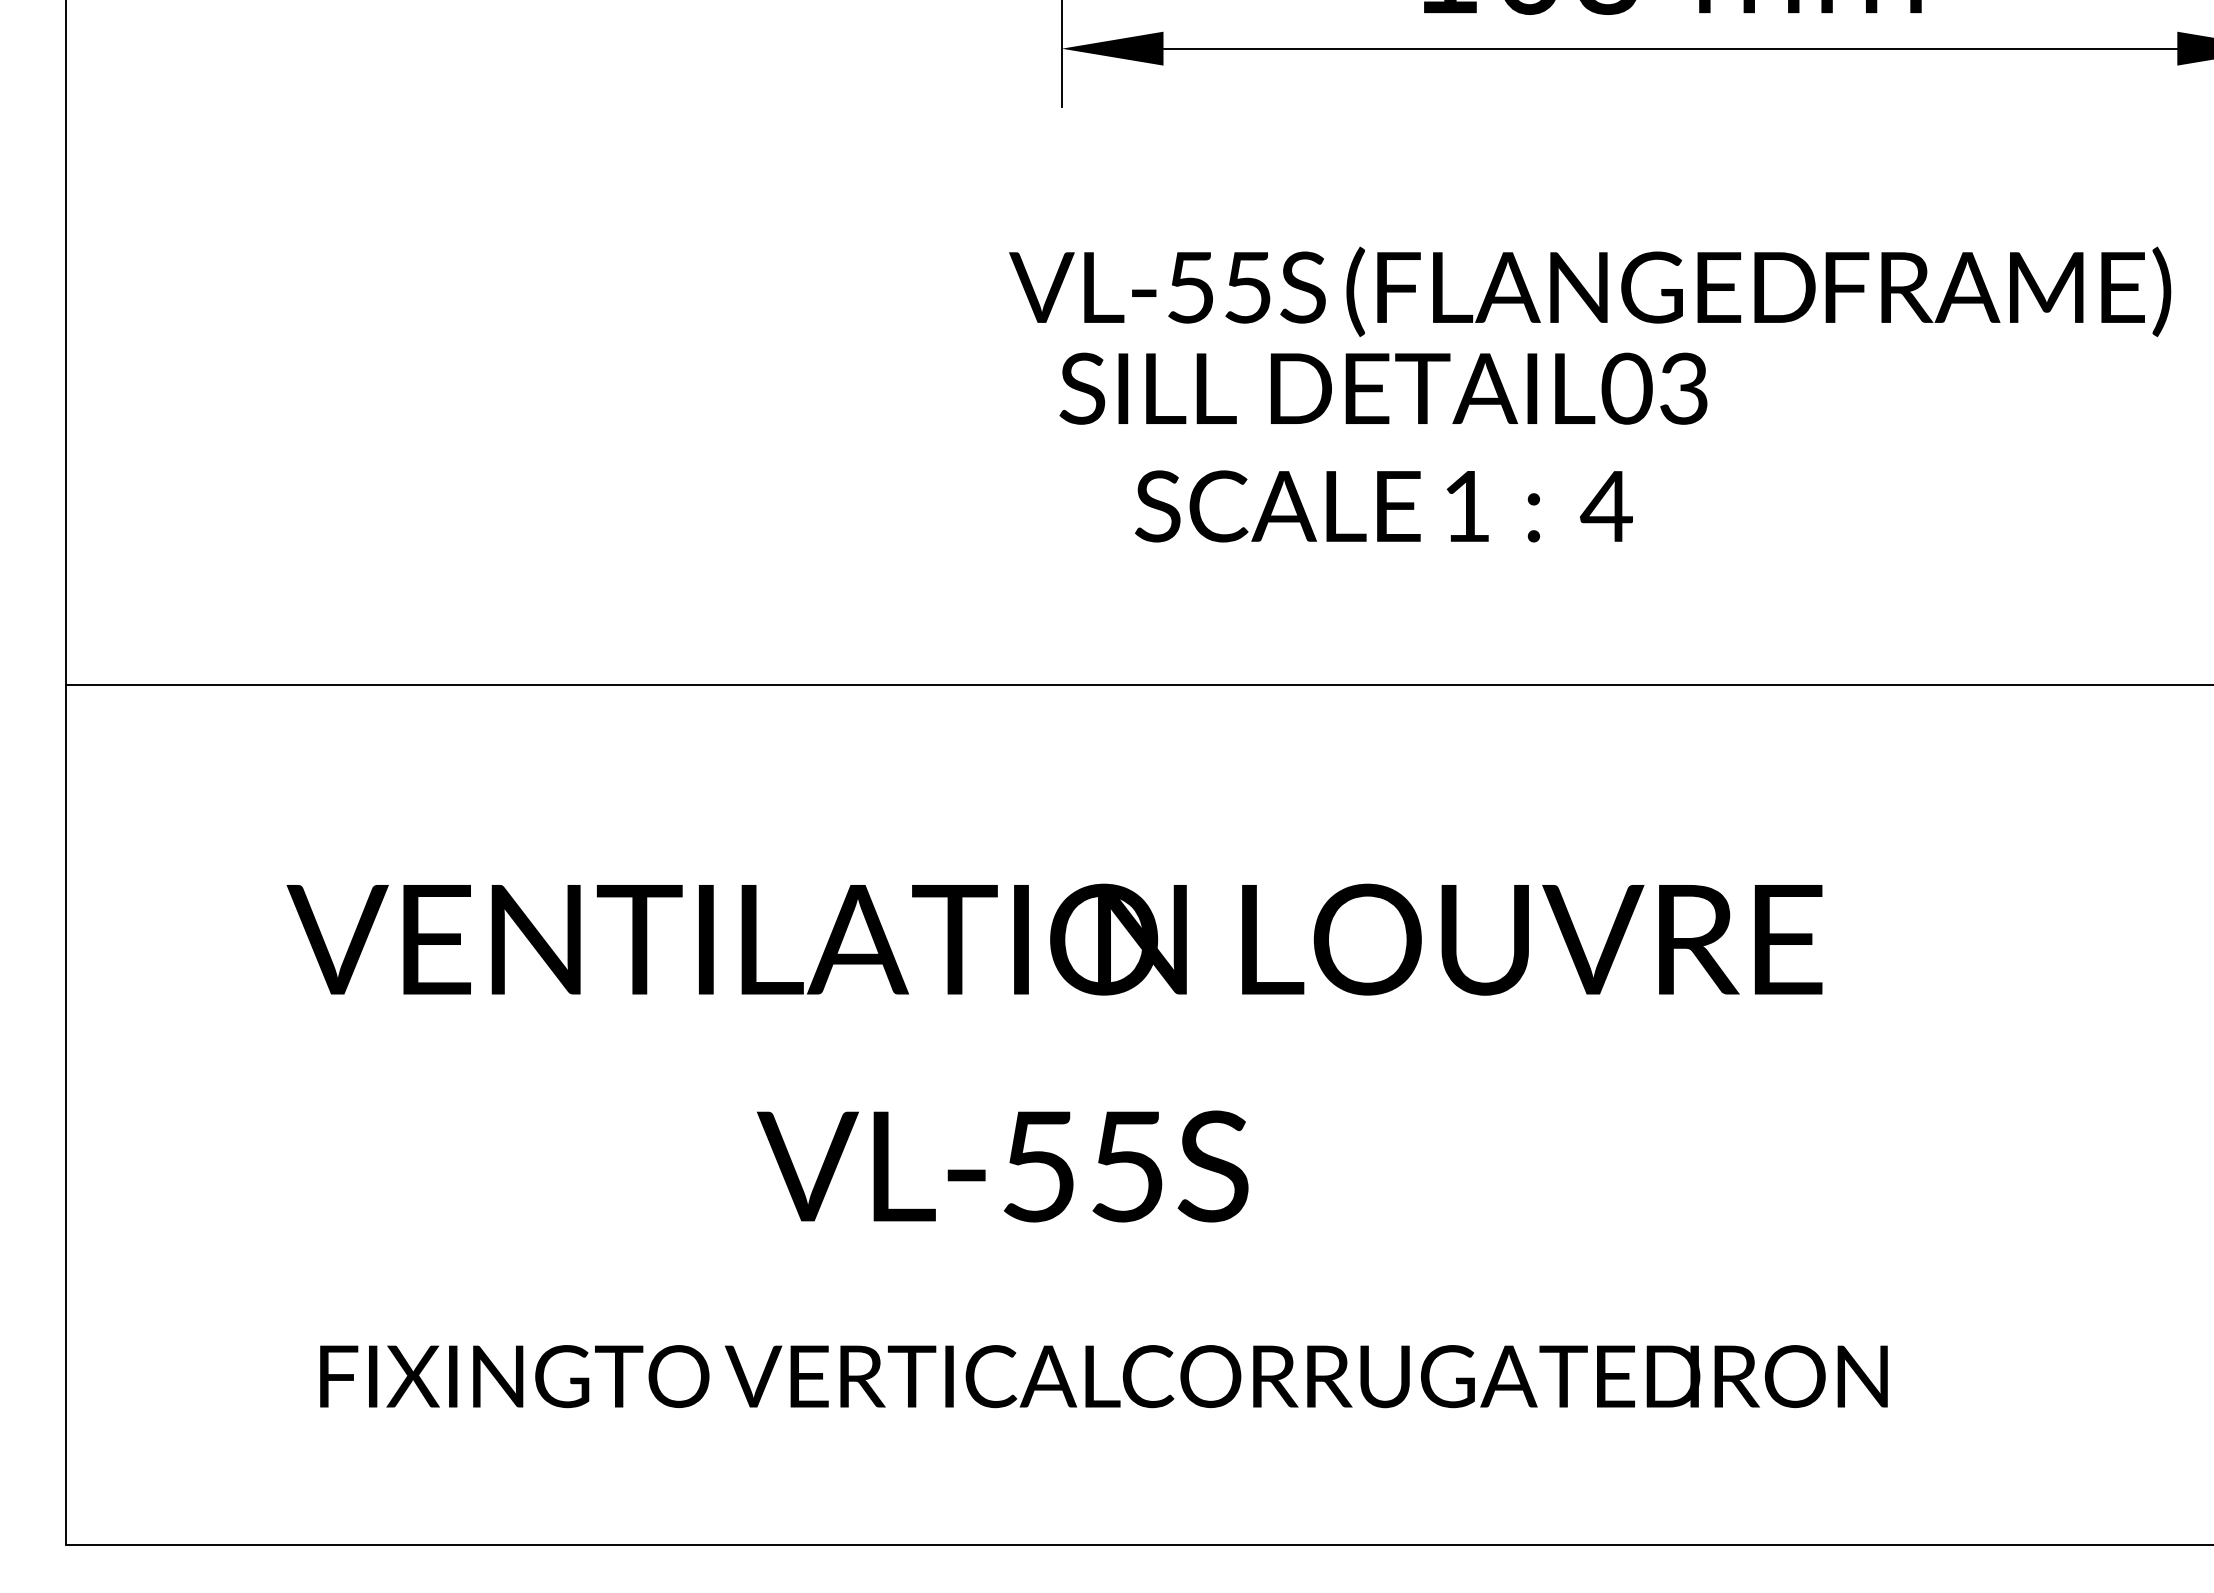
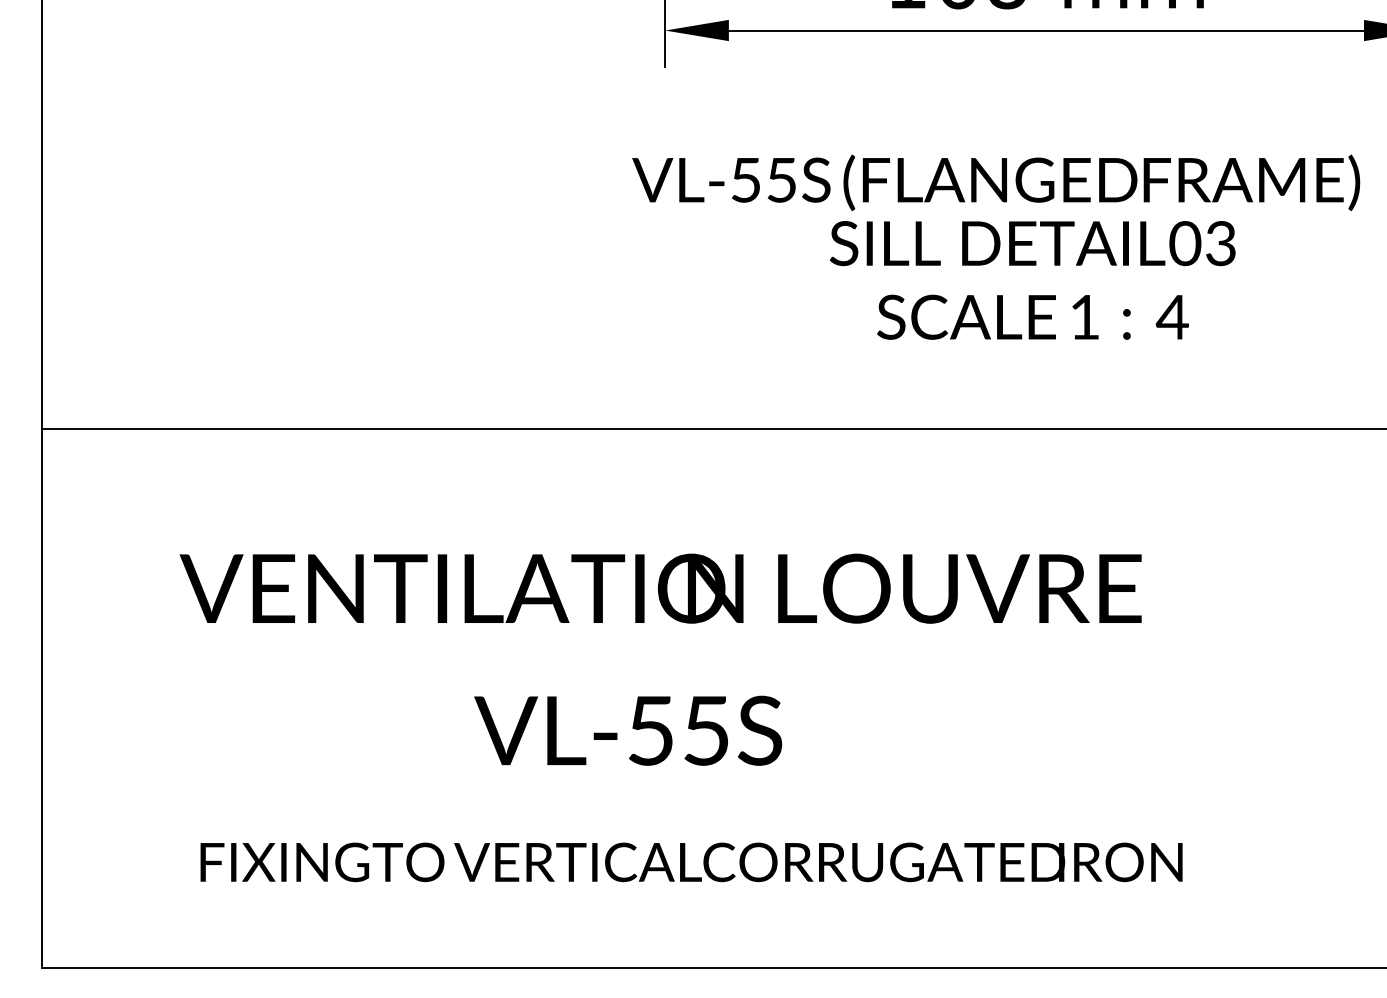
text: (1383, 447) -> (1032, 280), moved

